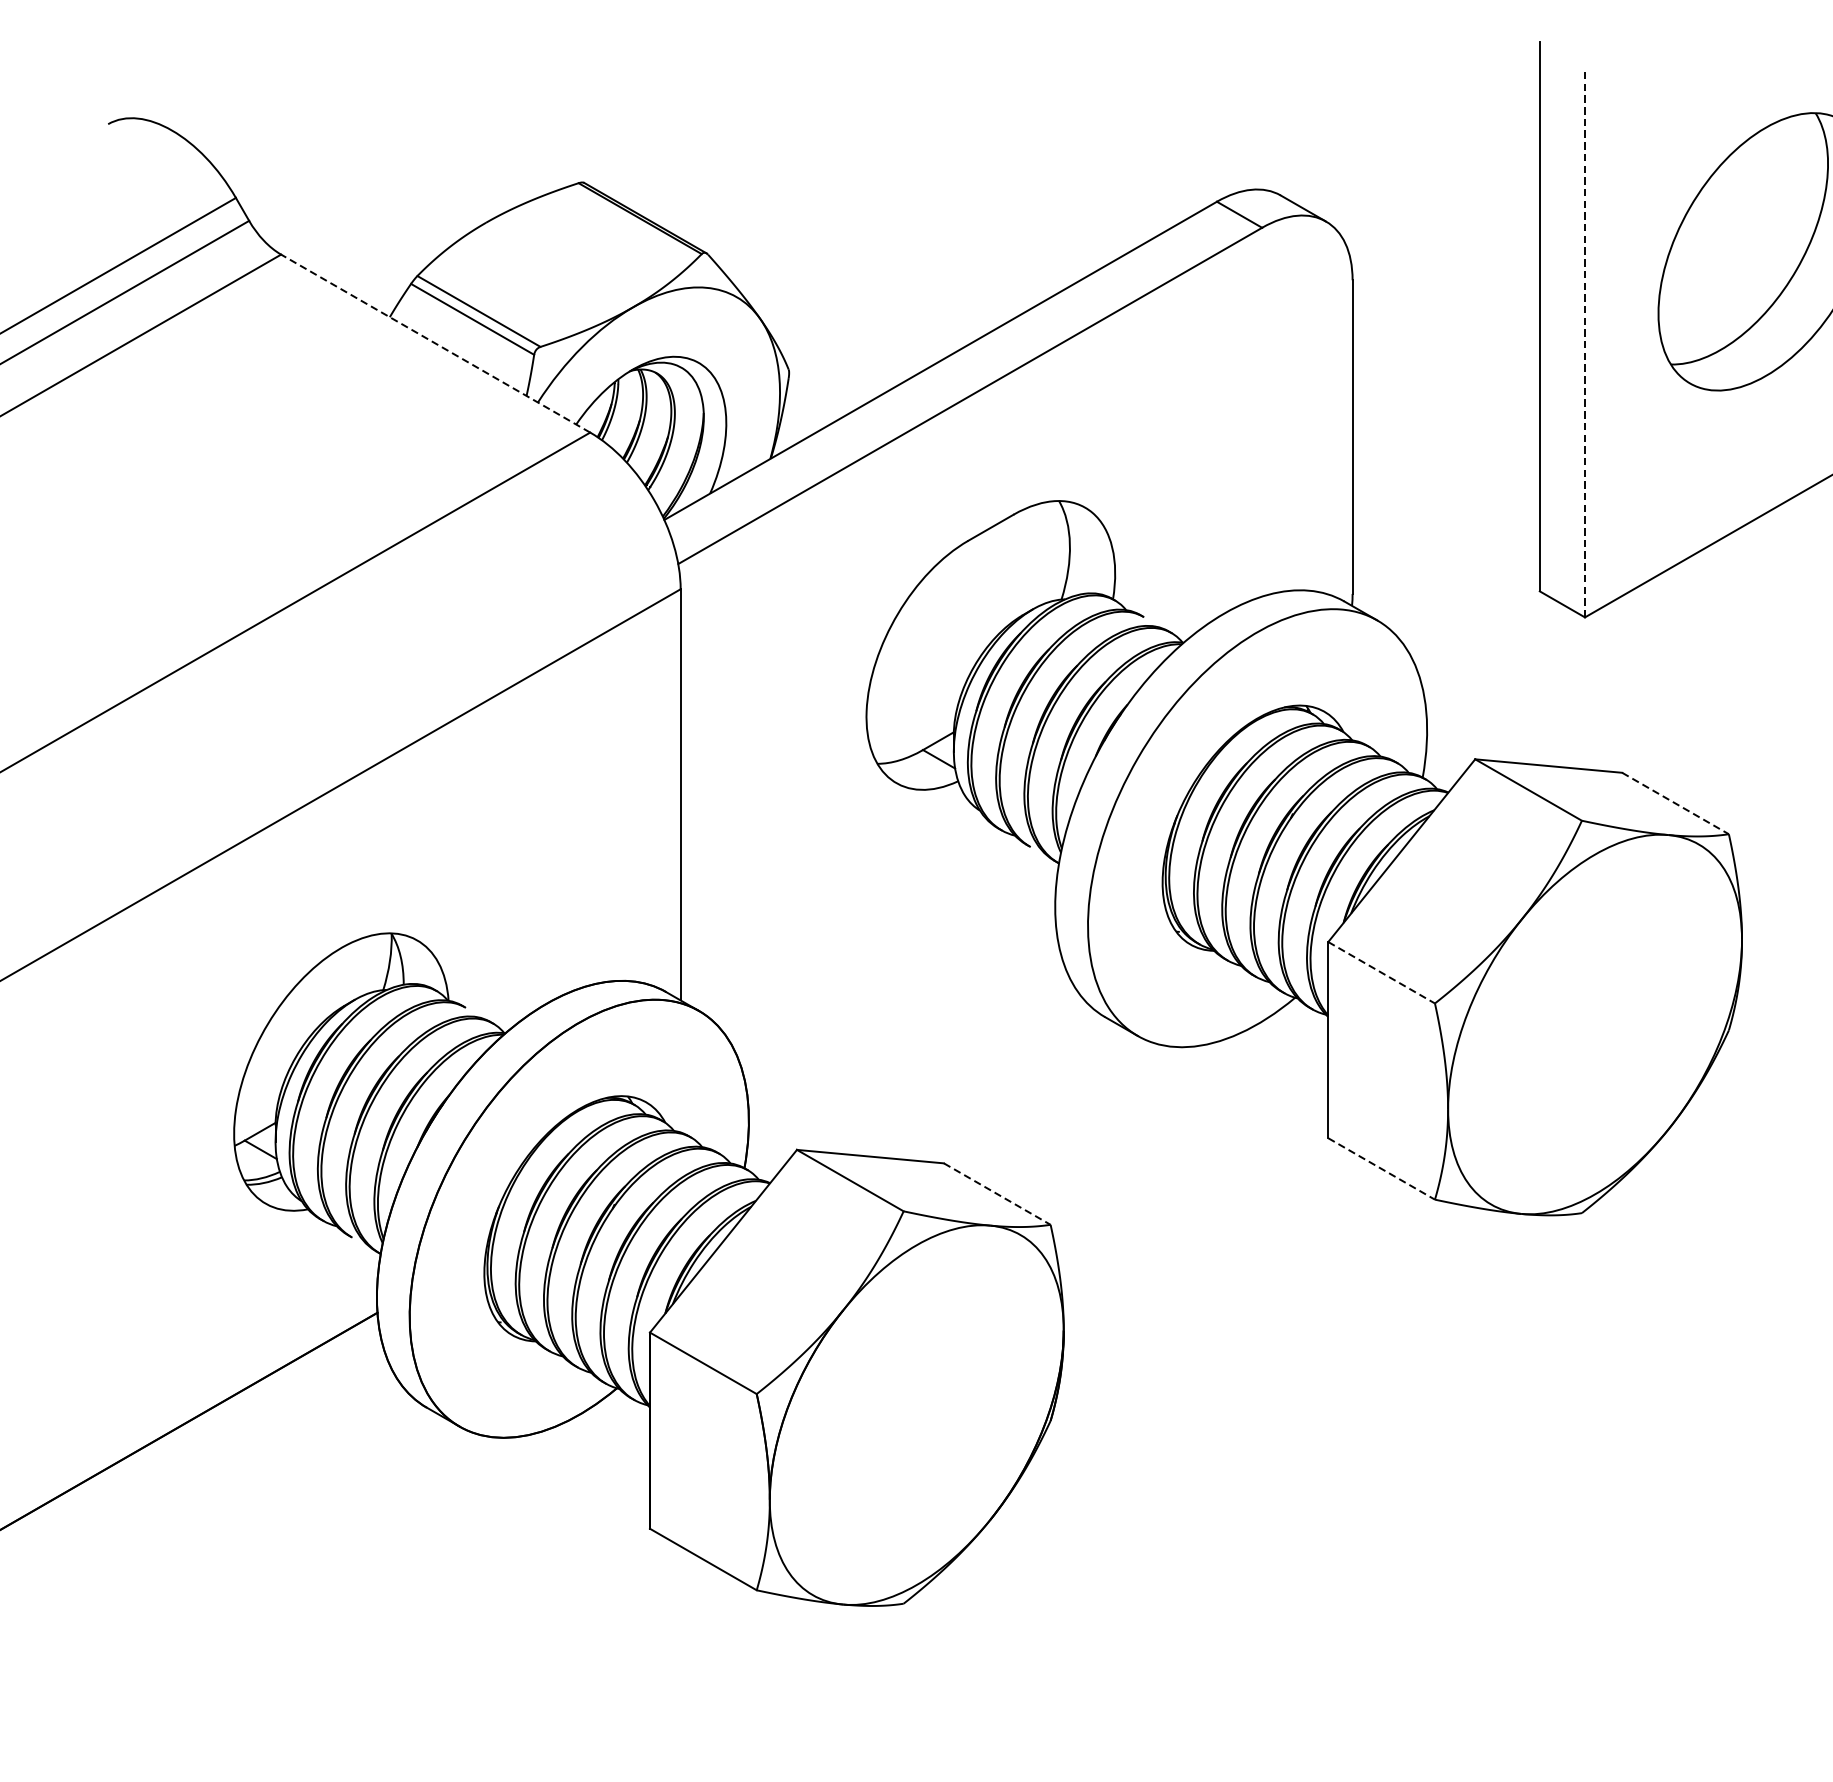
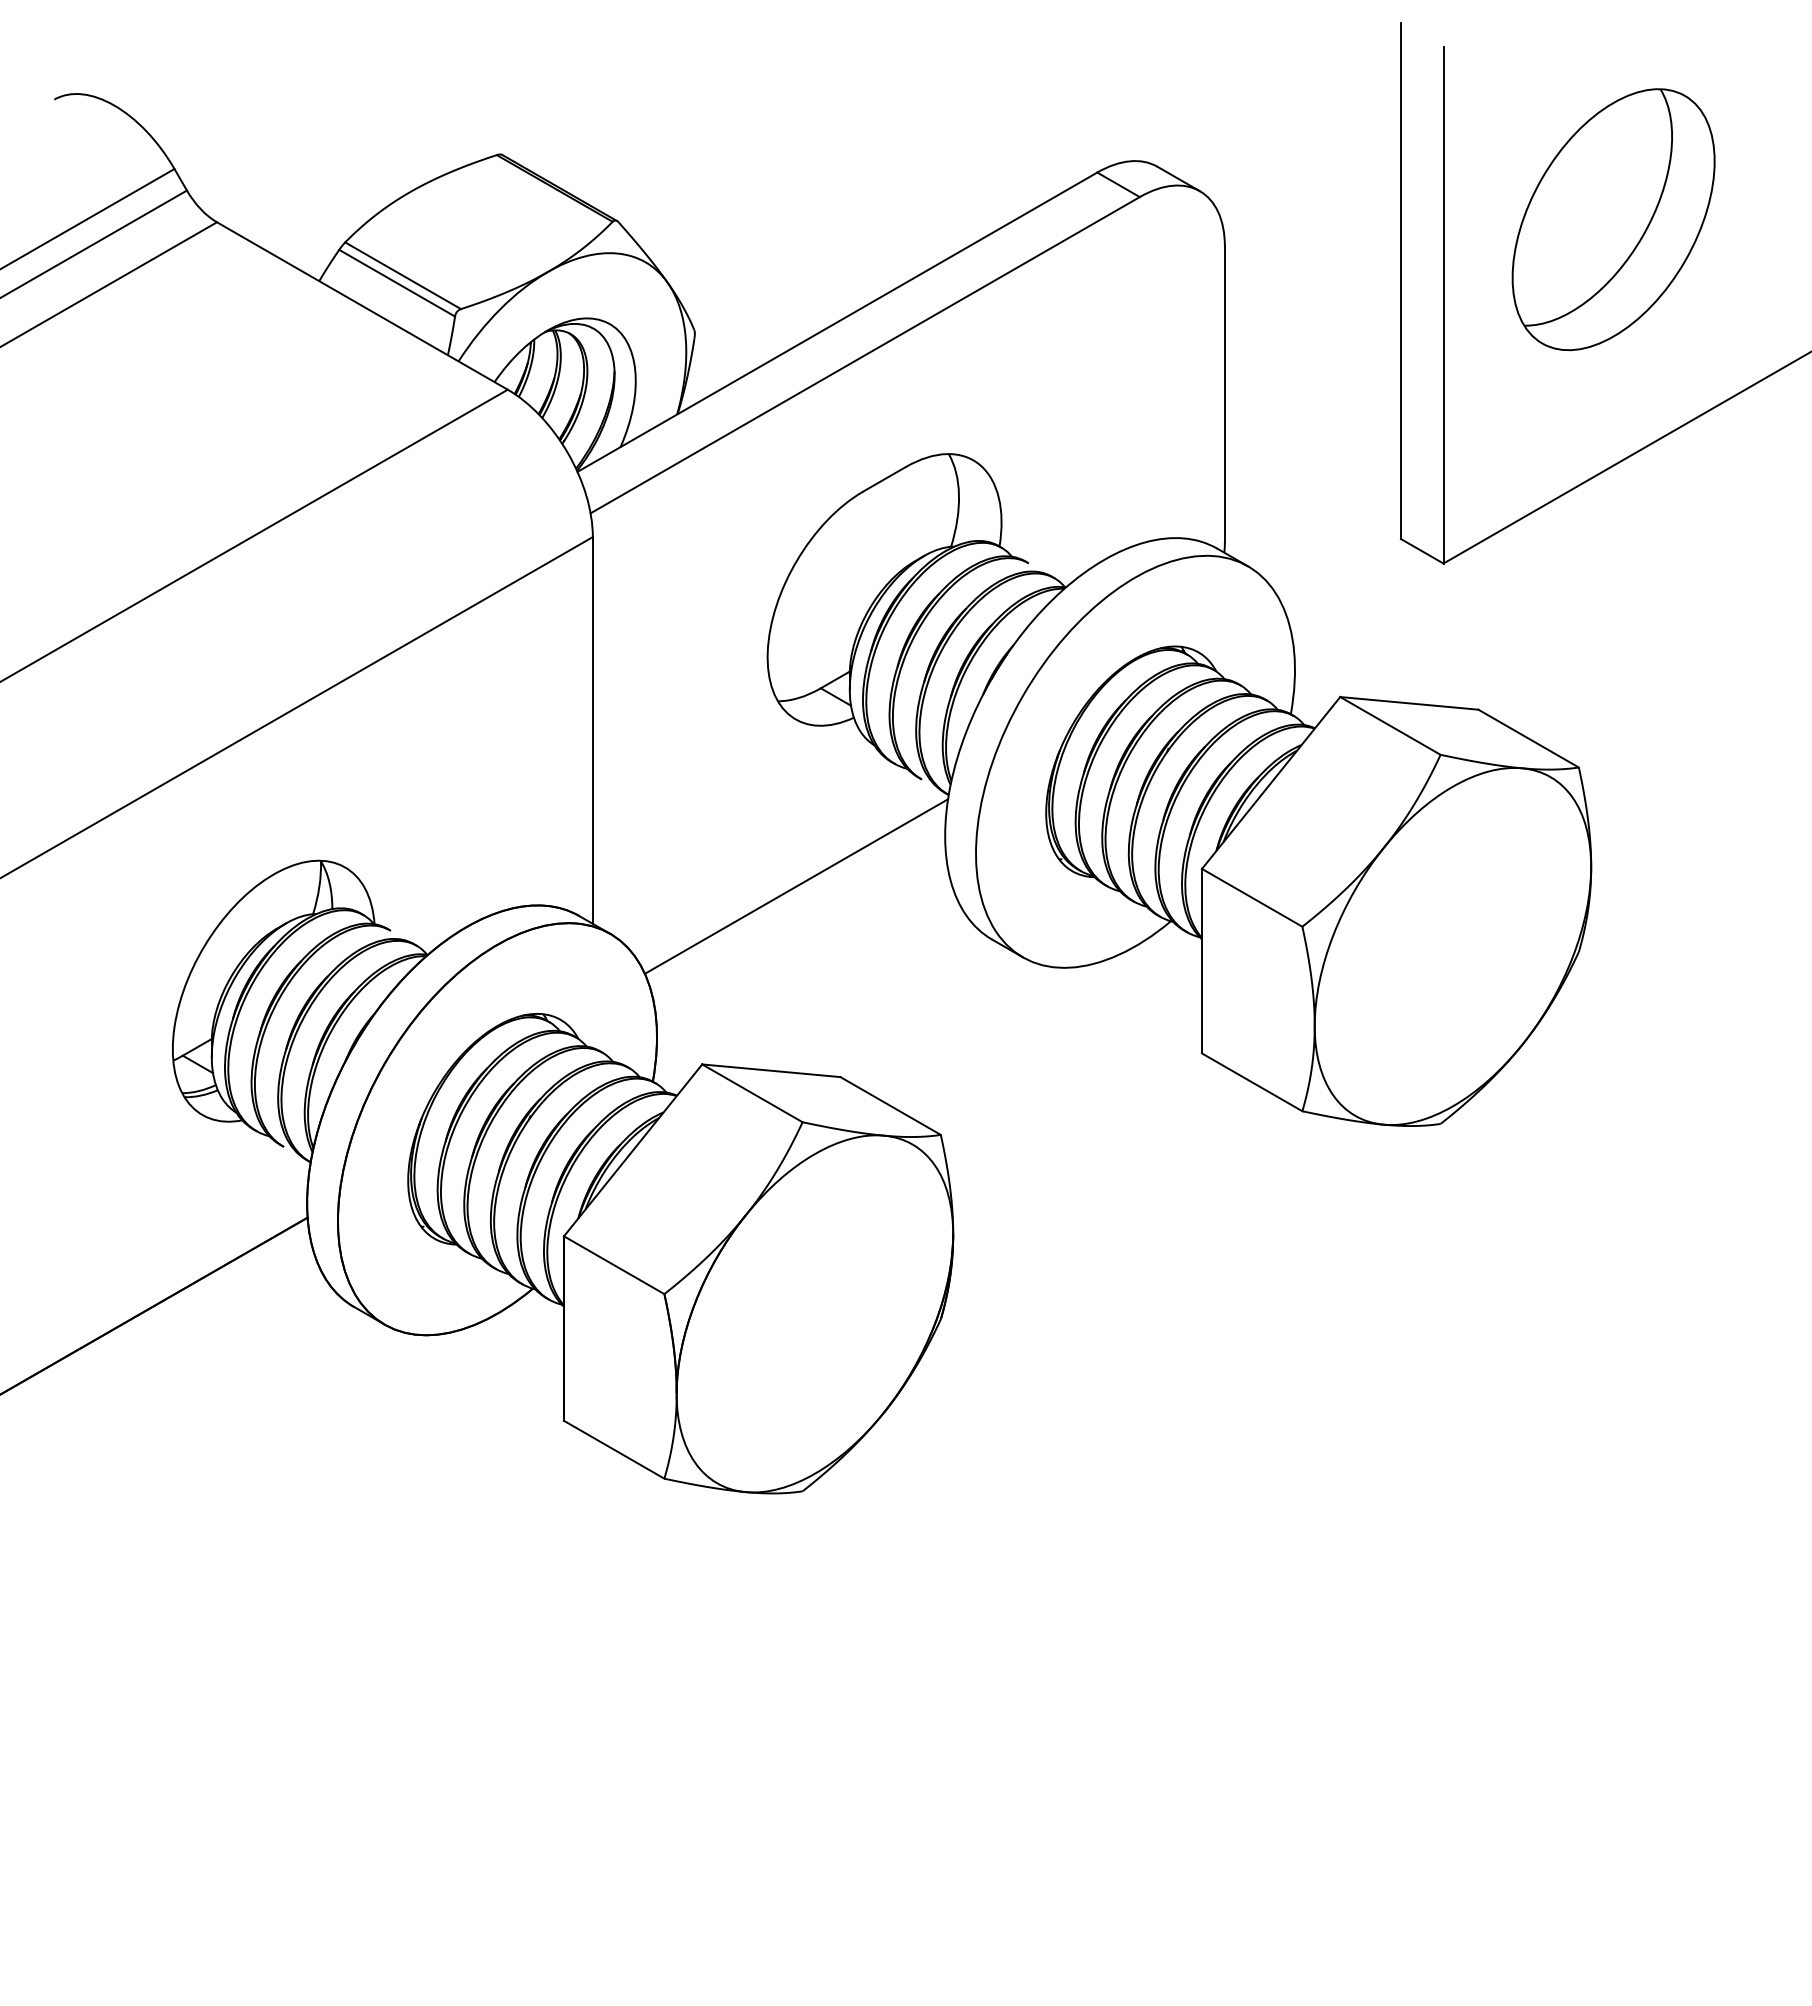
line: (1585, 342) -> (1443, 304), dashed -> solid
line: (435, 344) -> (362, 306), dashed -> solid
line: (1675, 803) -> (1528, 738), dashed -> solid
line: (897, 960) -> (796, 886), added
line: (1381, 972) -> (1252, 897), dashed -> solid
line: (1381, 1169) -> (1252, 1082), dashed -> solid
line: (997, 1194) -> (890, 1106), dashed -> solid

